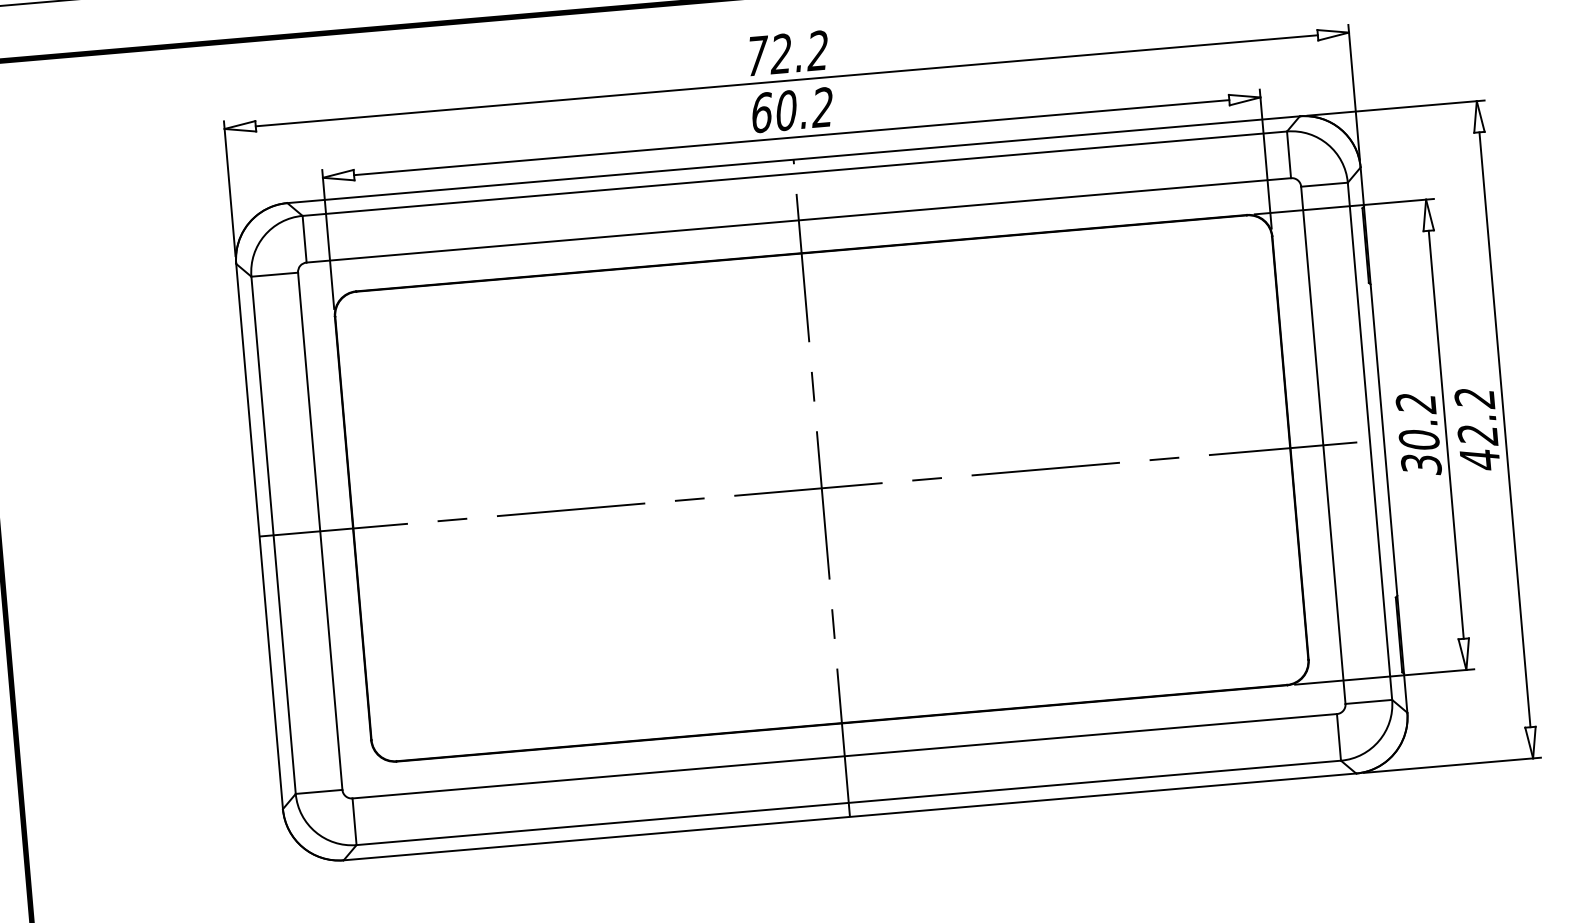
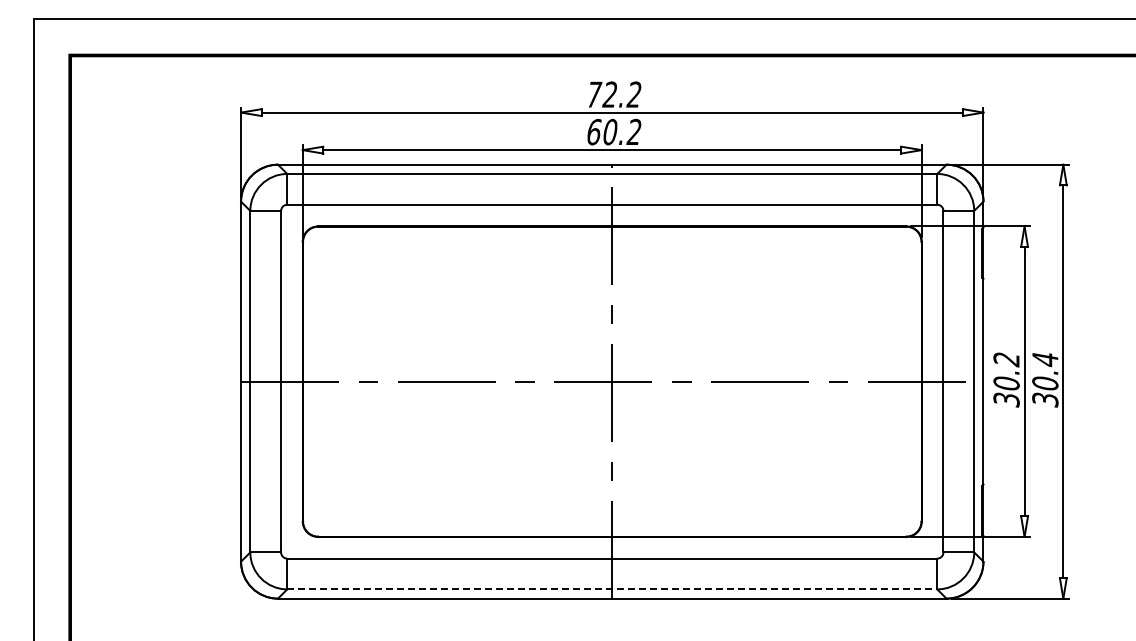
text: (1477, 428) -> (1045, 379), 42.2 -> 30.4
line: (849, 803) -> (612, 589), solid -> dashed

